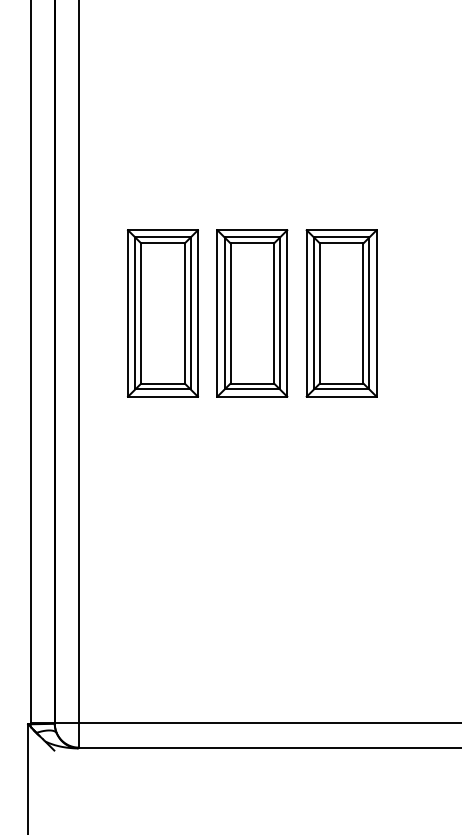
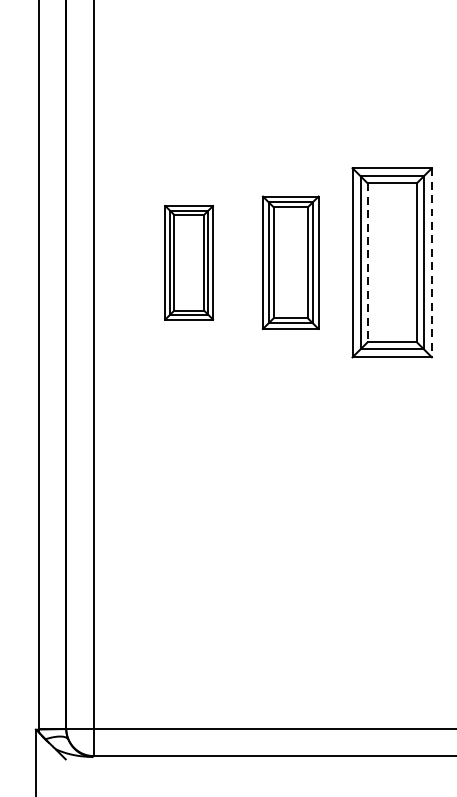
part: (162, 313) -> (188, 262), size x0.6
part: (252, 313) -> (290, 262), size x0.7
line: (319, 313) -> (367, 262), solid -> dashed
line: (376, 313) -> (431, 262), solid -> dashed

